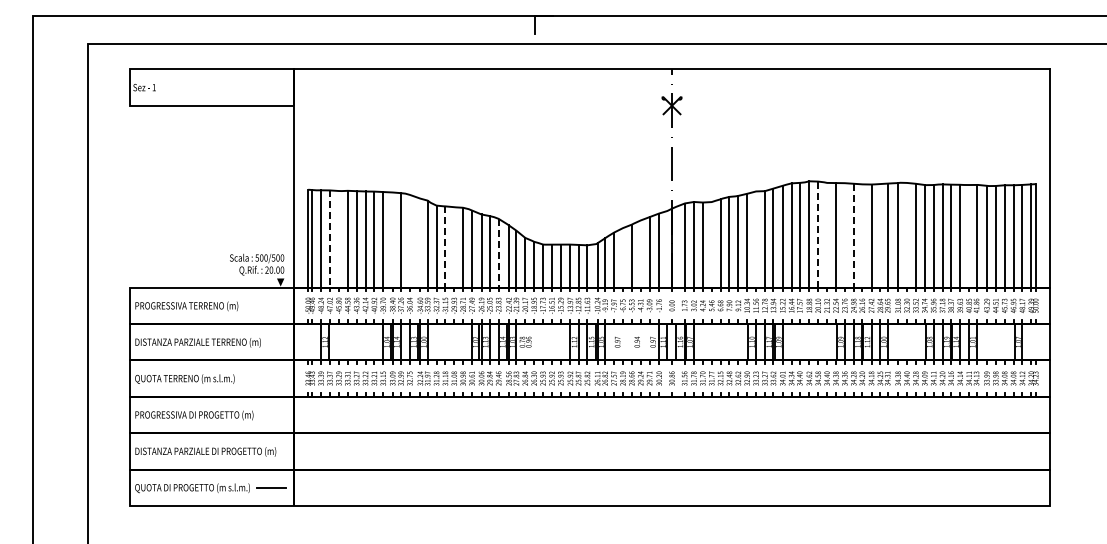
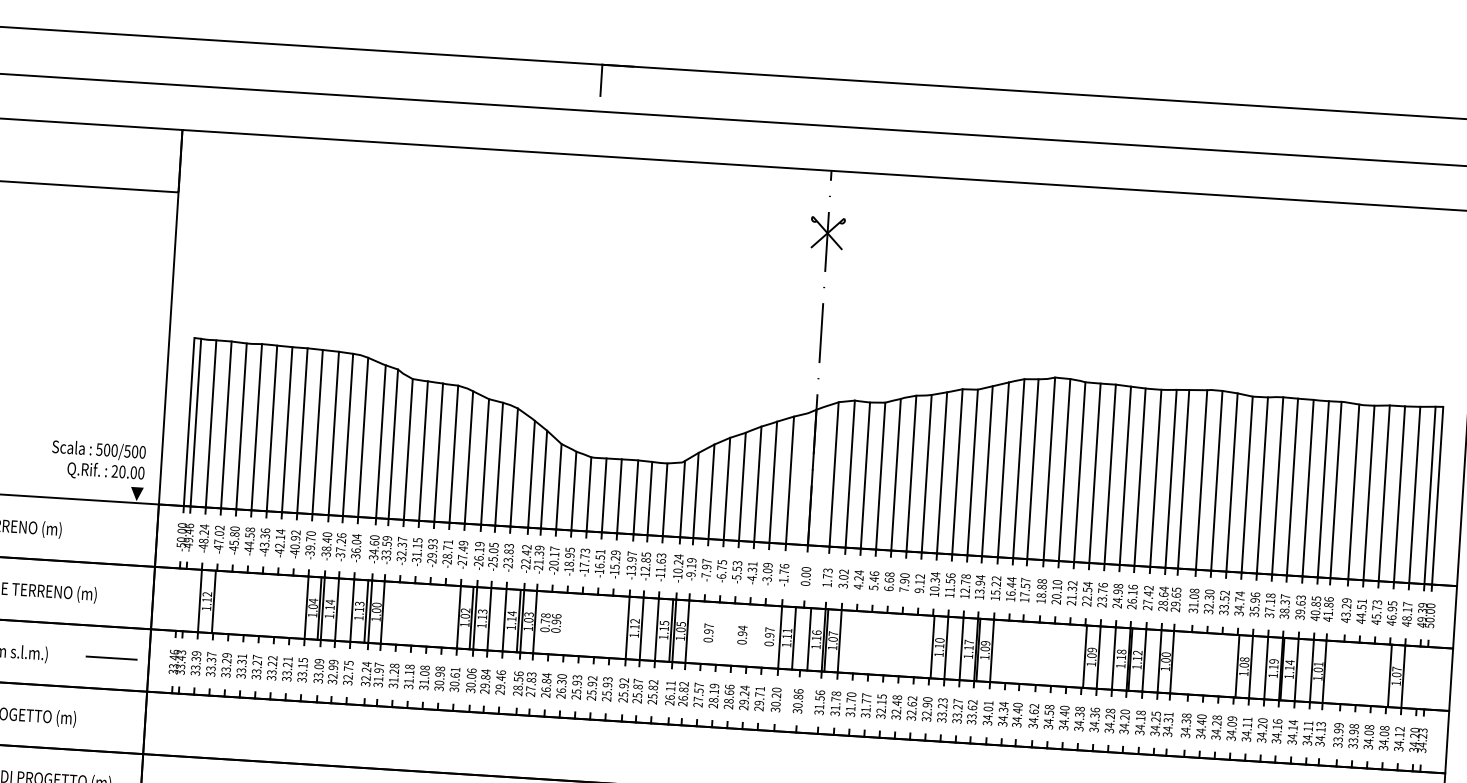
line: (827, 234) -> (1080, 470), added
line: (907, 234) -> (1217, 479), added
line: (818, 235) -> (1064, 471), dashed -> solid
line: (844, 235) -> (1109, 474), added
line: (853, 235) -> (1124, 475), dashed -> solid
line: (862, 235) -> (1140, 476), added
line: (880, 235) -> (1171, 478), added
line: (969, 236) -> (1323, 489), added
line: (330, 239) -> (227, 425), dashed -> solid
line: (338, 239) -> (240, 426), added
line: (392, 239) -> (333, 432), added
line: (756, 239) -> (958, 471), added
line: (409, 240) -> (362, 436), added
line: (420, 242) -> (381, 440), added
line: (711, 244) -> (880, 475), added
line: (445, 247) -> (423, 451), dashed -> solid
line: (454, 247) -> (439, 452), added
line: (498, 253) -> (513, 467), dashed -> solid
line: (640, 253) -> (757, 483), added
line: (622, 257) -> (726, 488), added
line: (271, 378) -> (110, 657), added

